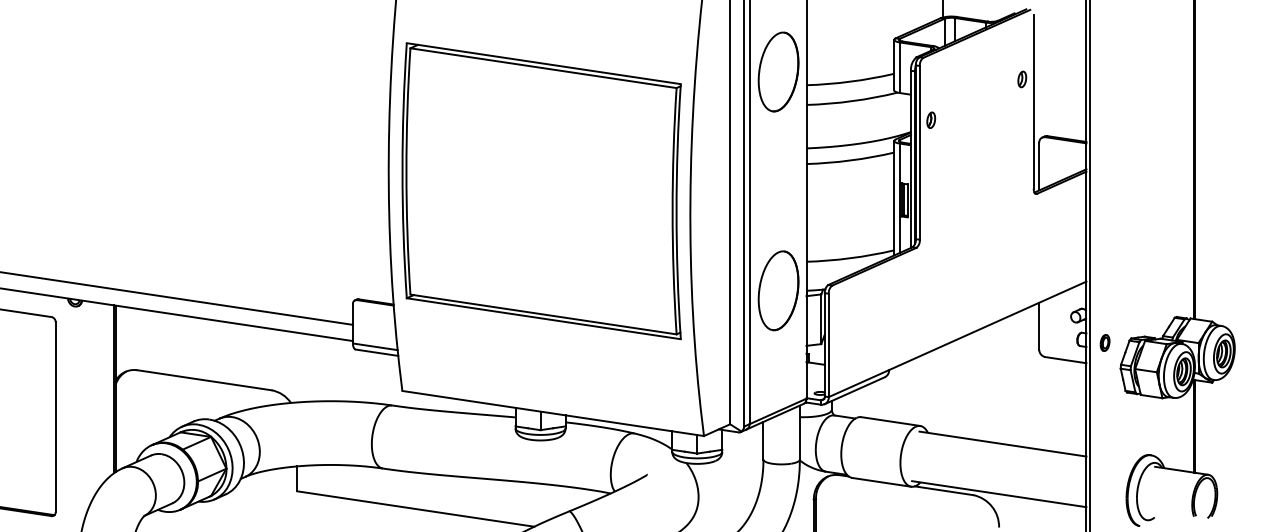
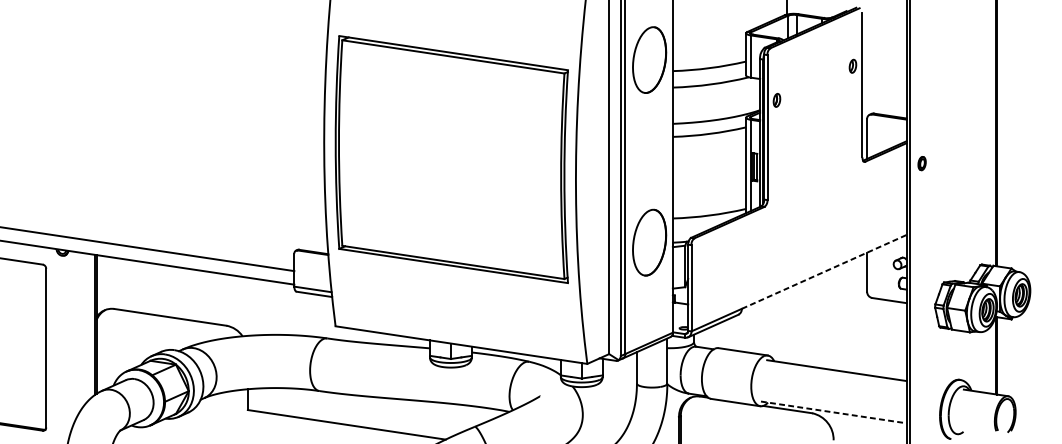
line: (988, 325) -> (824, 271), solid -> dashed
part: (1104, 342) -> (921, 163), moved
line: (999, 494) -> (833, 412), solid -> dashed

